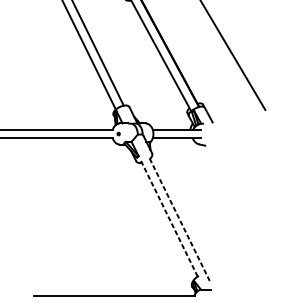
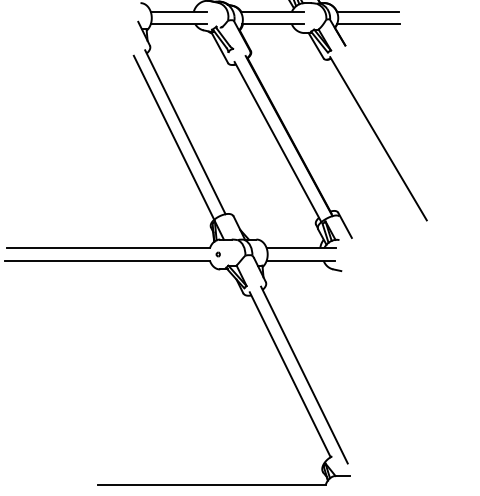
line: (169, 218) -> (290, 374), dashed -> solid
line: (179, 218) -> (304, 374), dashed -> solid

